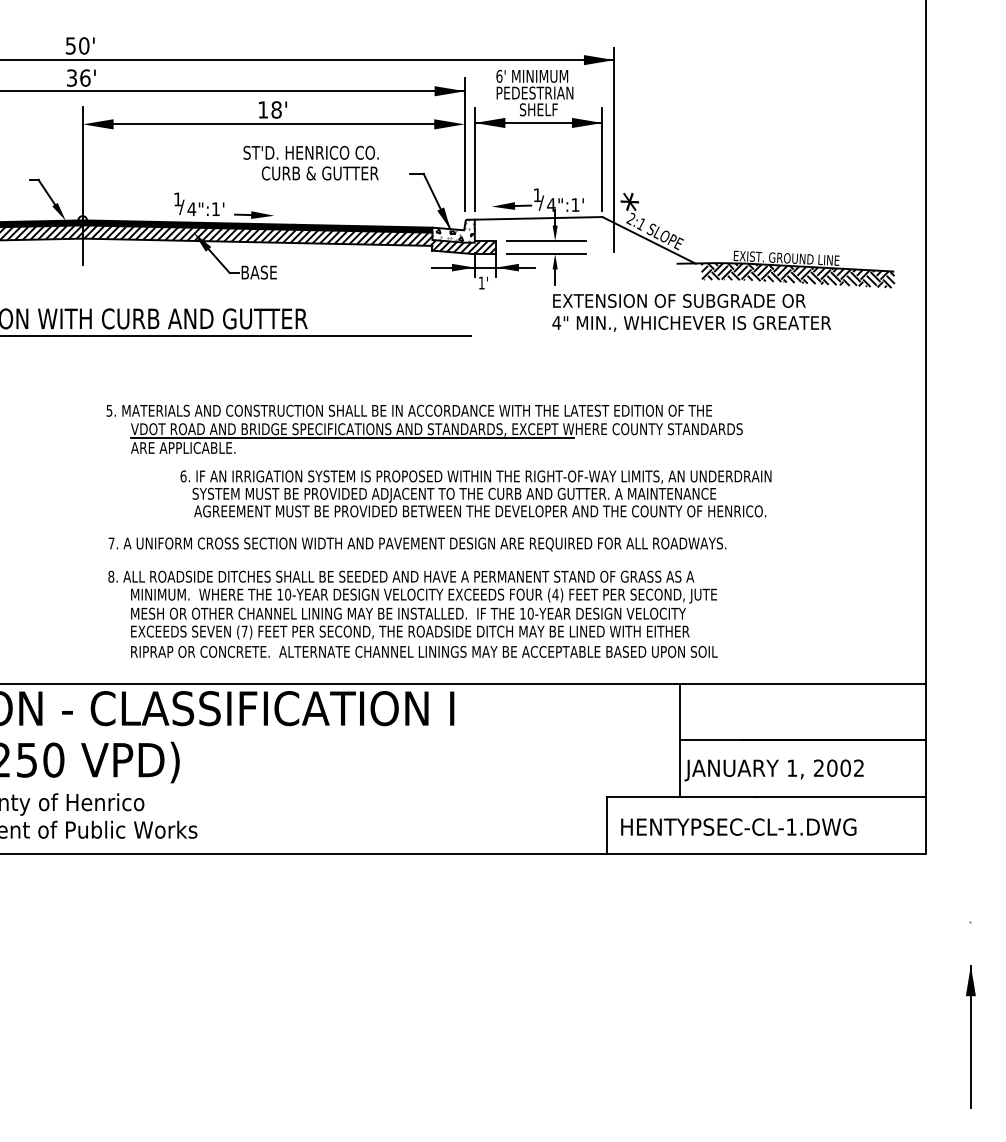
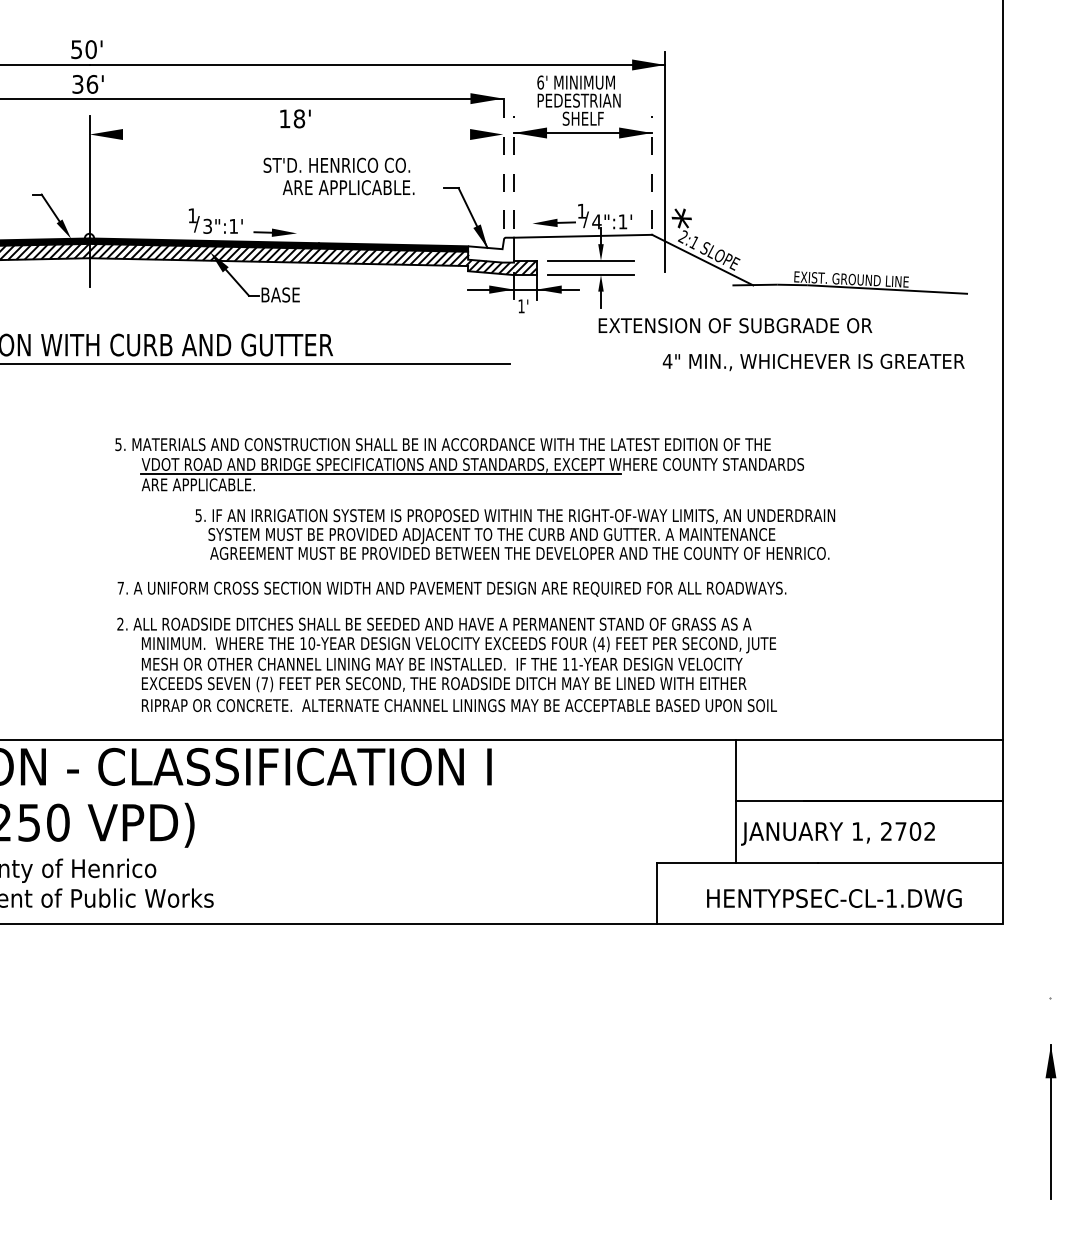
line: (273, 124) -> (296, 134), removed
line: (465, 144) -> (503, 156), solid -> dashed
line: (474, 159) -> (513, 172), solid -> dashed
line: (602, 159) -> (652, 172), solid -> dashed
text: (321, 173) -> (348, 187), CURB & GUTTER -> ARE APPLICABLE.
text: (191, 209) -> (207, 226), 4":1' -> 3":1'
hatch: (455, 230) -> (493, 249), removed
hatch: (797, 275) -> (863, 298), removed
text: (691, 323) -> (813, 361), moved
text: (183, 476) -> (198, 515), 6. -> 5.
text: (111, 576) -> (120, 623), 8. -> 2.
text: (530, 613) -> (574, 664), 10-YEAR -> 11-YEAR
text: (832, 767) -> (901, 830), 2002 -> 2702
text: (738, 826) -> (834, 897), moved

